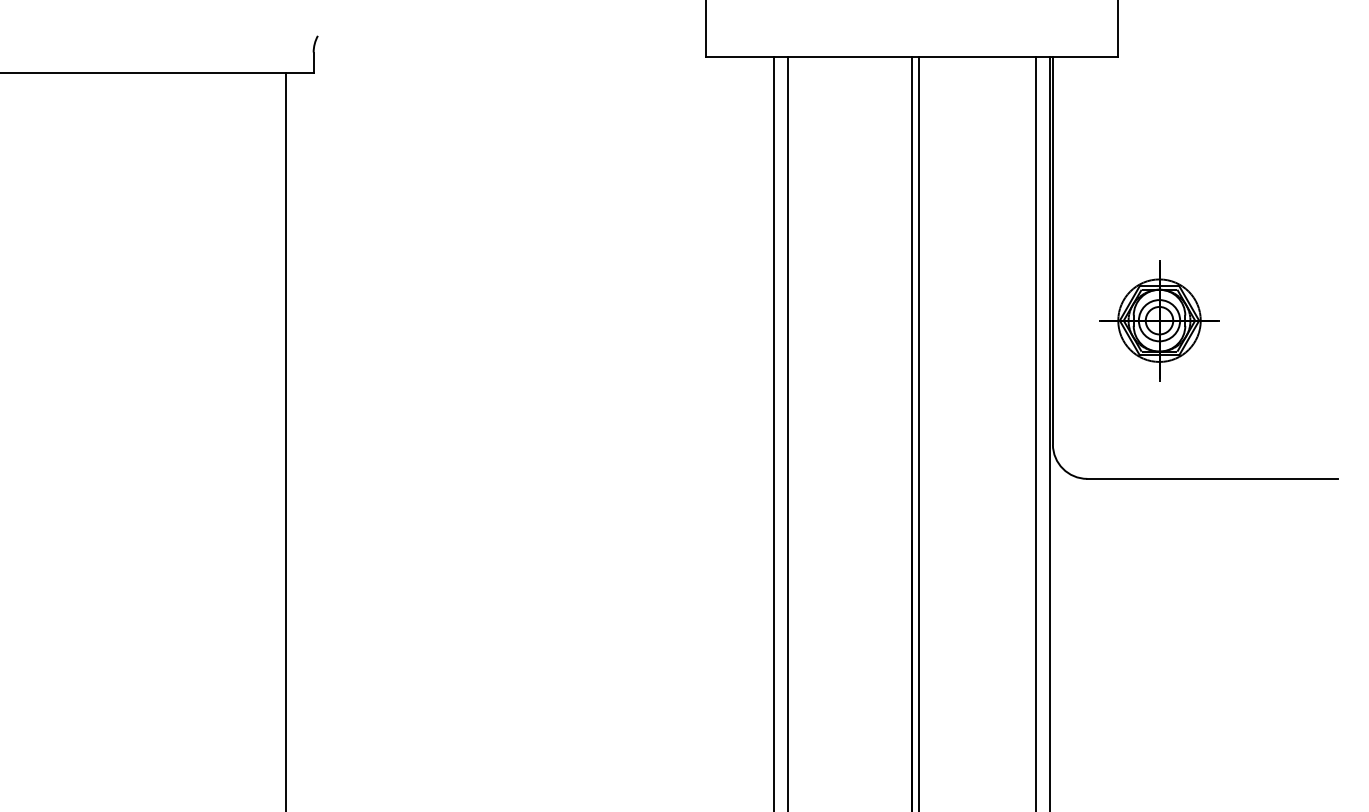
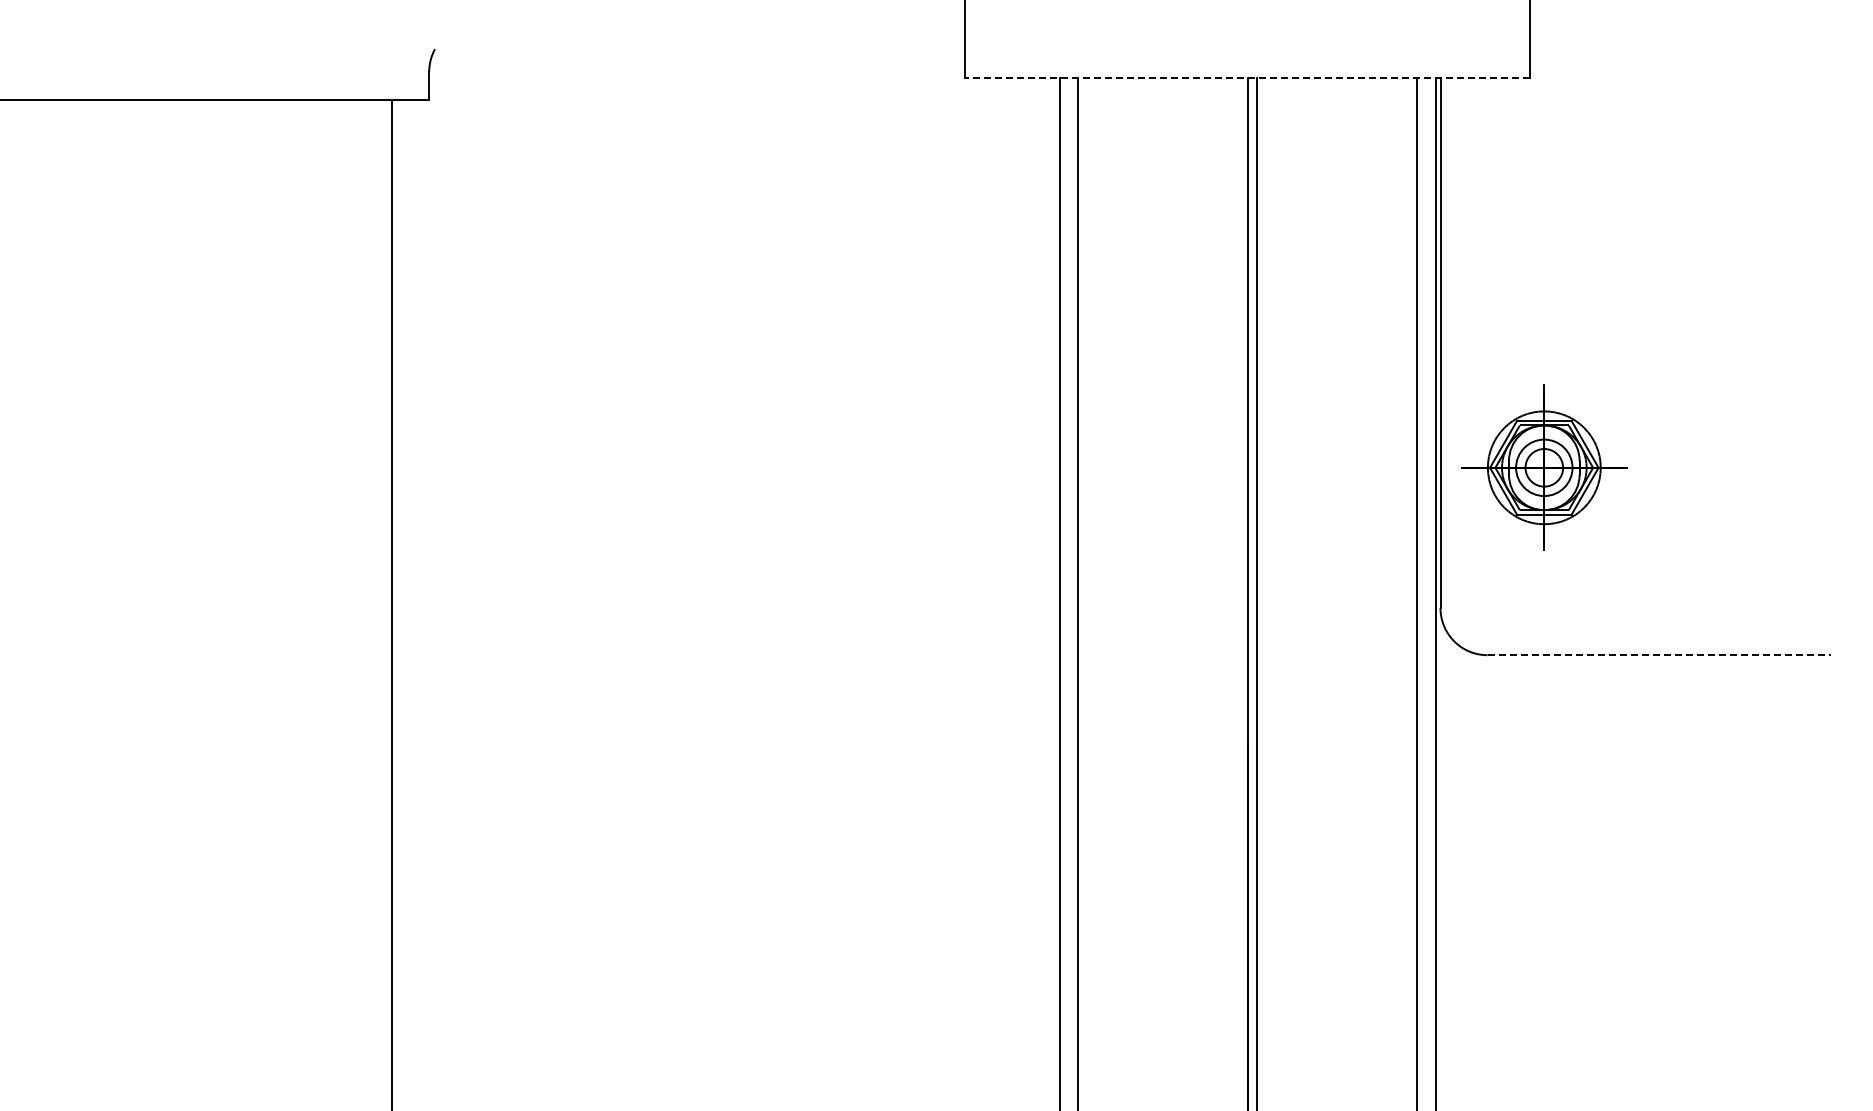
line: (911, 57) -> (1247, 78), solid -> dashed
part: (1159, 320) -> (1544, 467), moved
line: (1213, 479) -> (1659, 655), solid -> dashed

